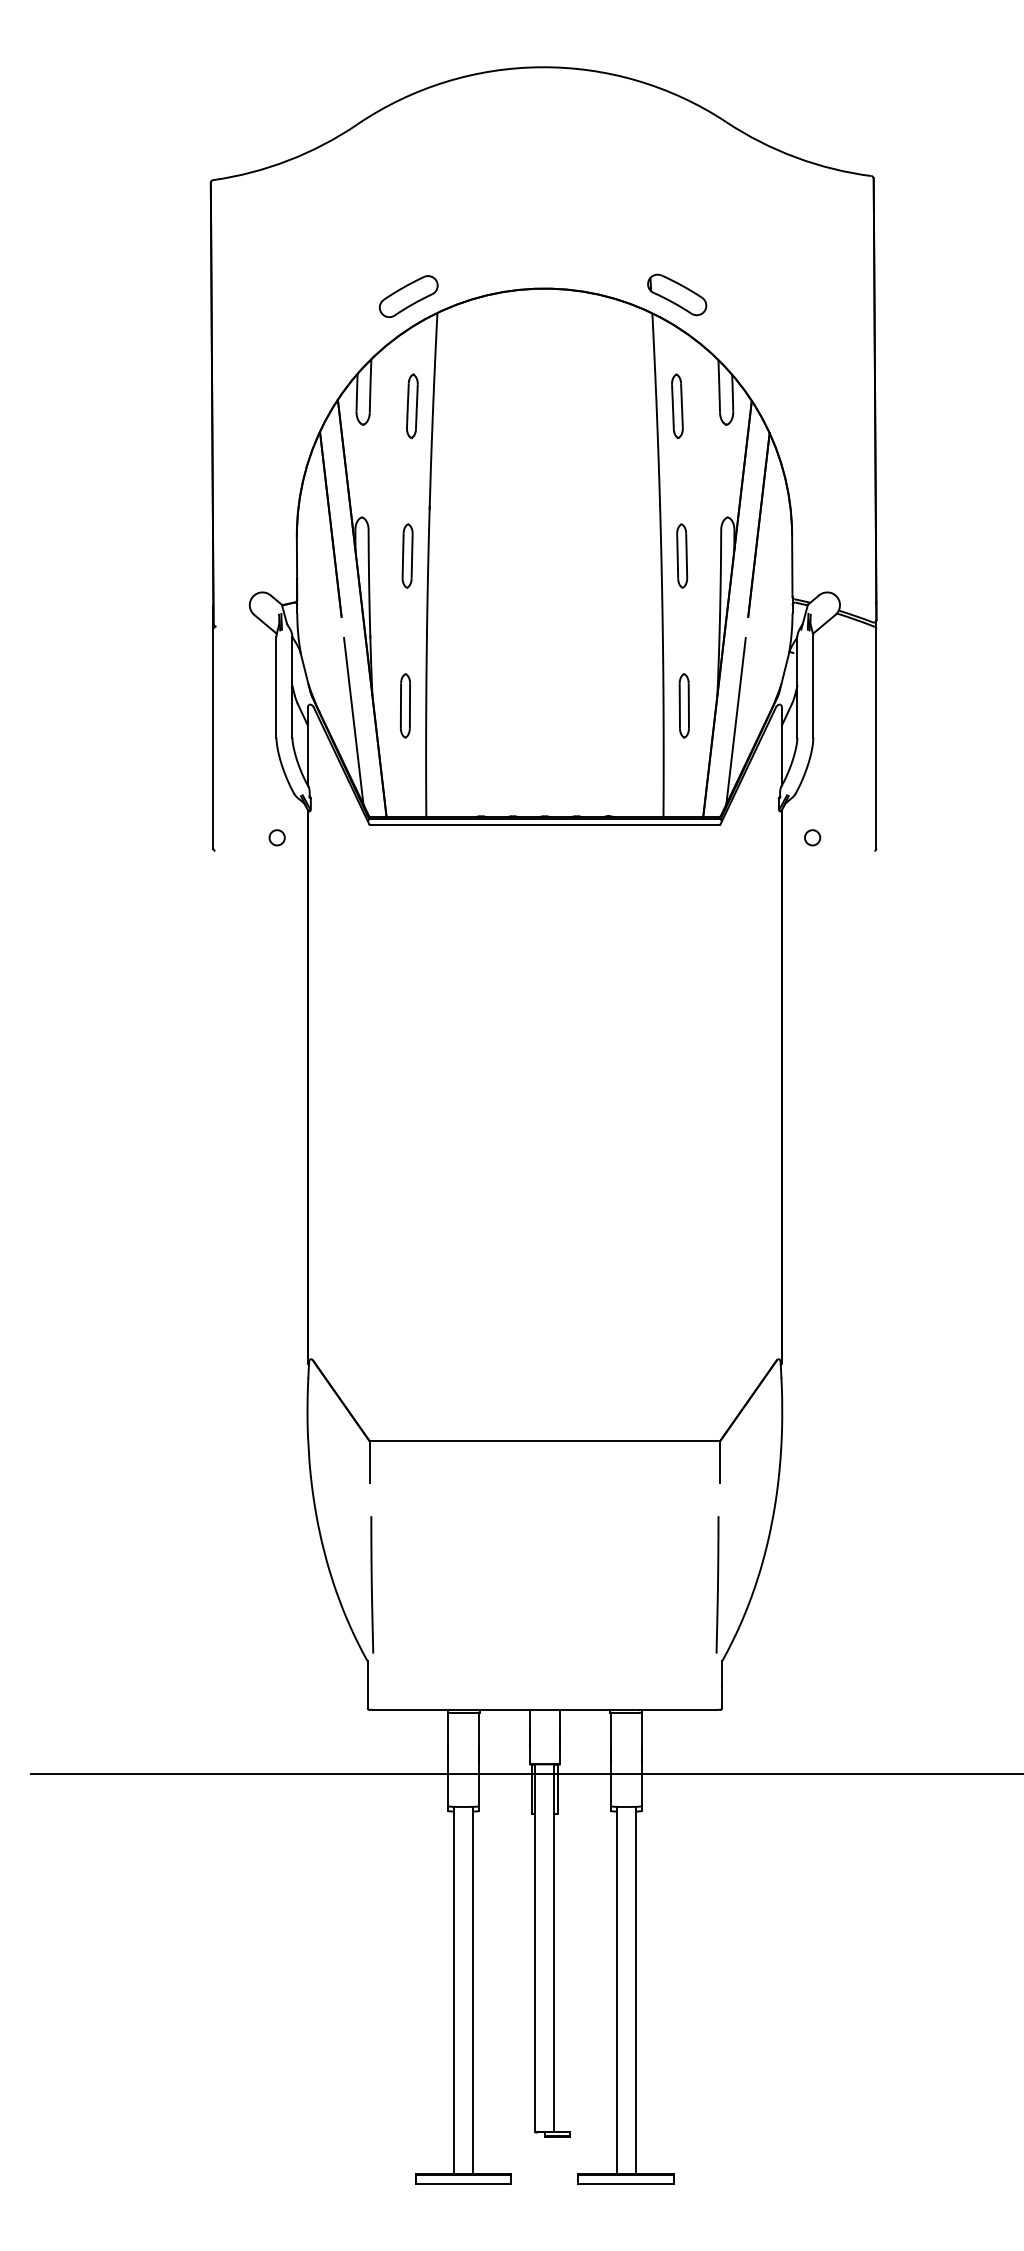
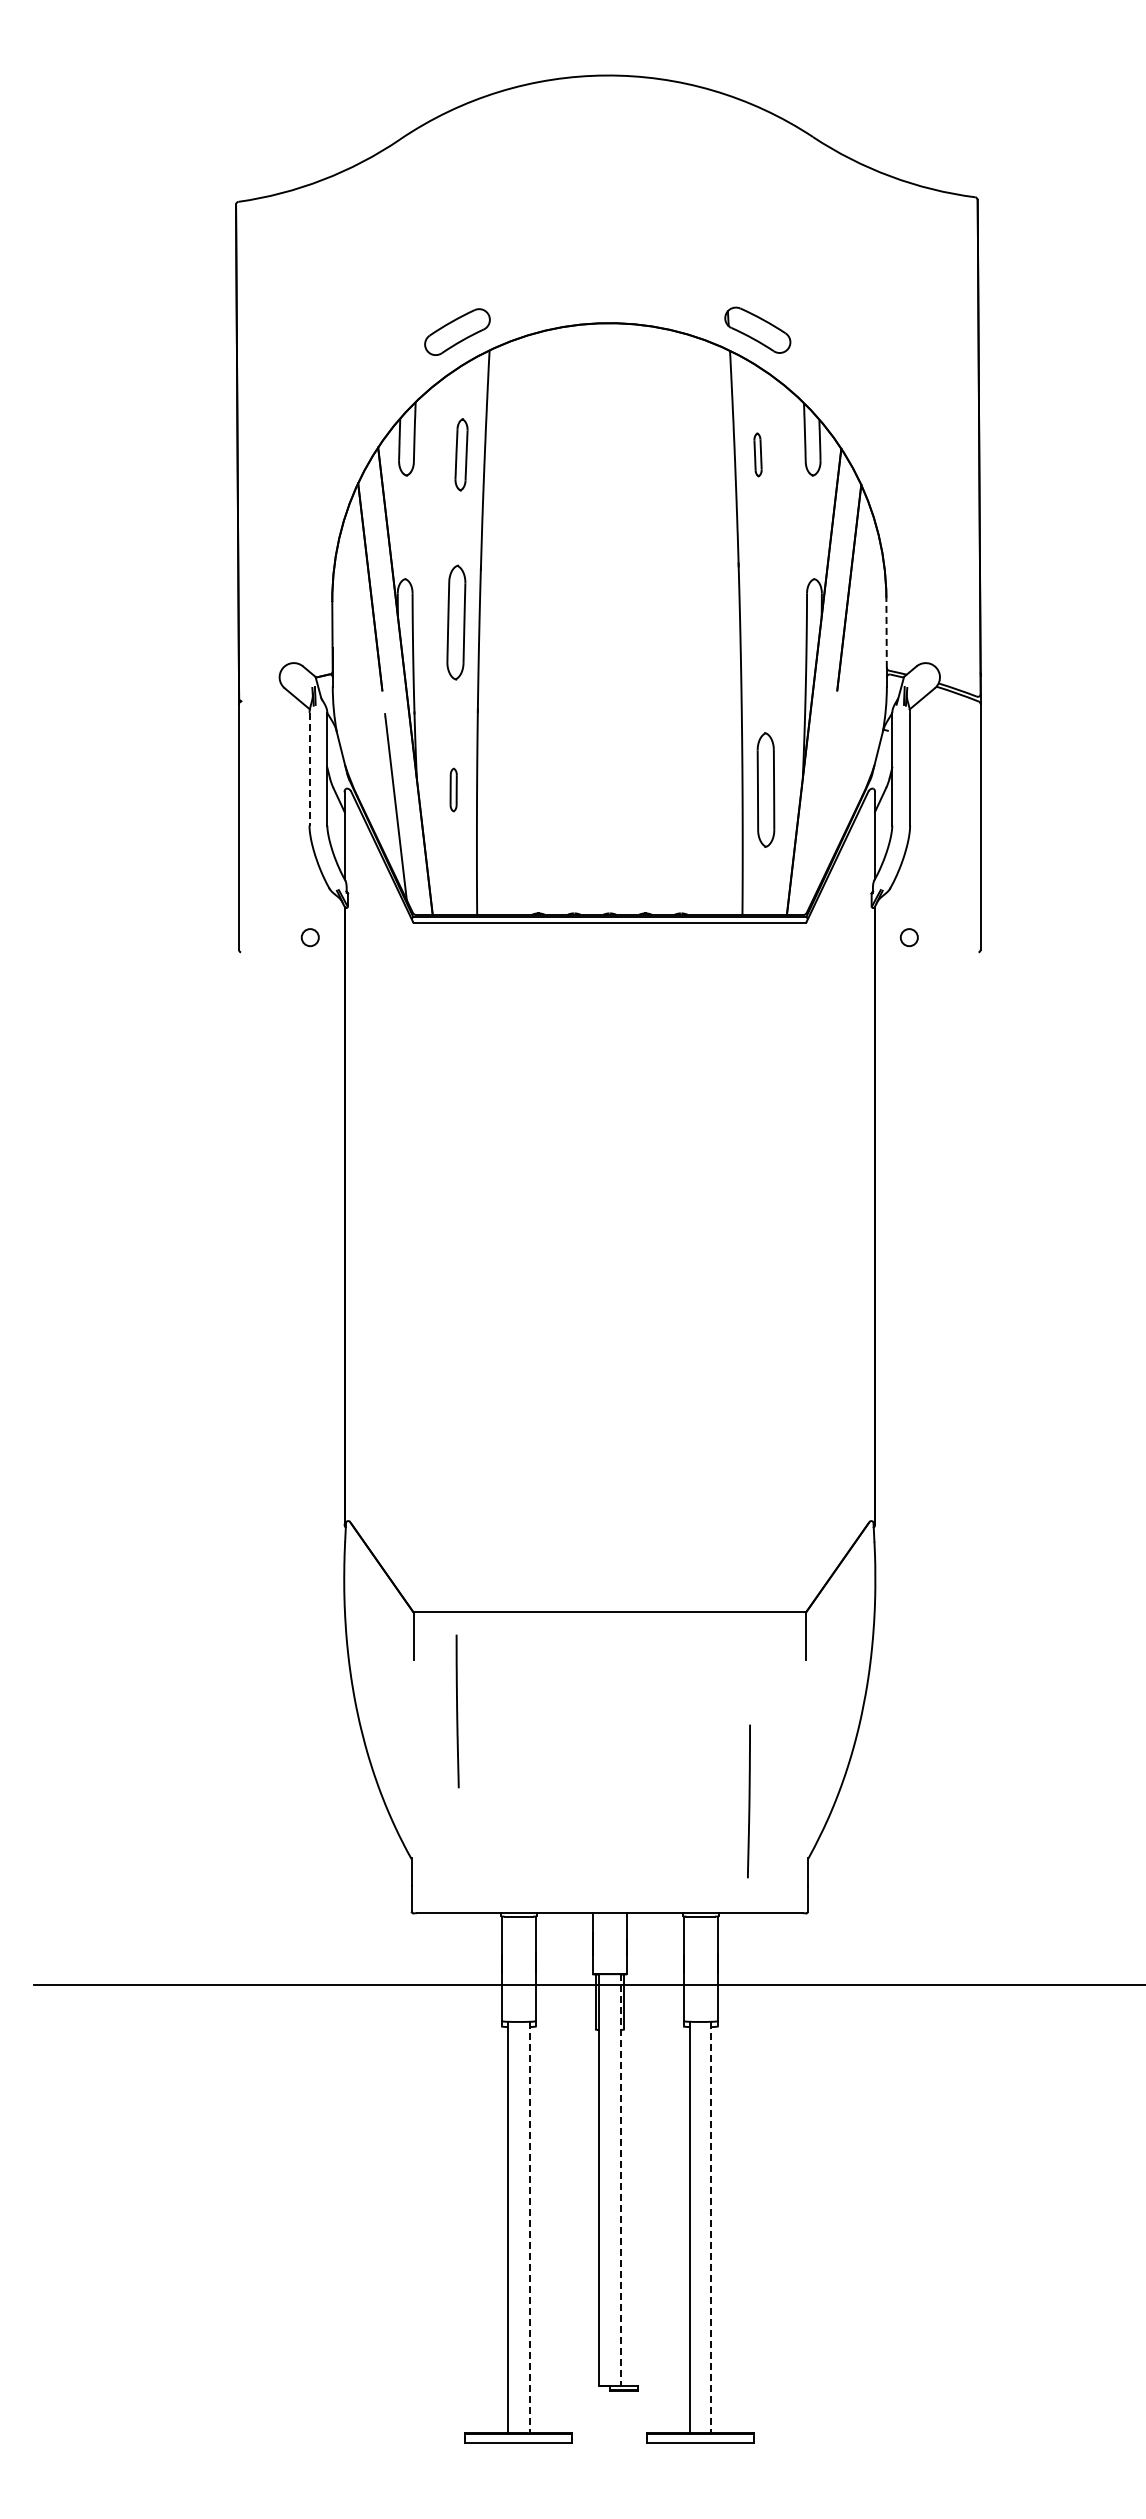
part: (676, 405) -> (757, 454), size x0.6
part: (406, 555) -> (455, 621), size x1.6
part: (681, 555) -> (762, 621), removed
line: (792, 565) -> (886, 633), solid -> dashed
line: (276, 687) -> (309, 769), solid -> dashed
part: (405, 705) -> (453, 789), size x0.6
part: (684, 705) -> (765, 789), size x1.6
line: (735, 721) -> (823, 807), removed
line: (372, 1584) -> (457, 1711), moved
line: (717, 1584) -> (748, 1801), moved
line: (554, 1947) -> (620, 2179), solid -> dashed
line: (473, 1990) -> (529, 2227), solid -> dashed
line: (635, 1990) -> (711, 2227), solid -> dashed

